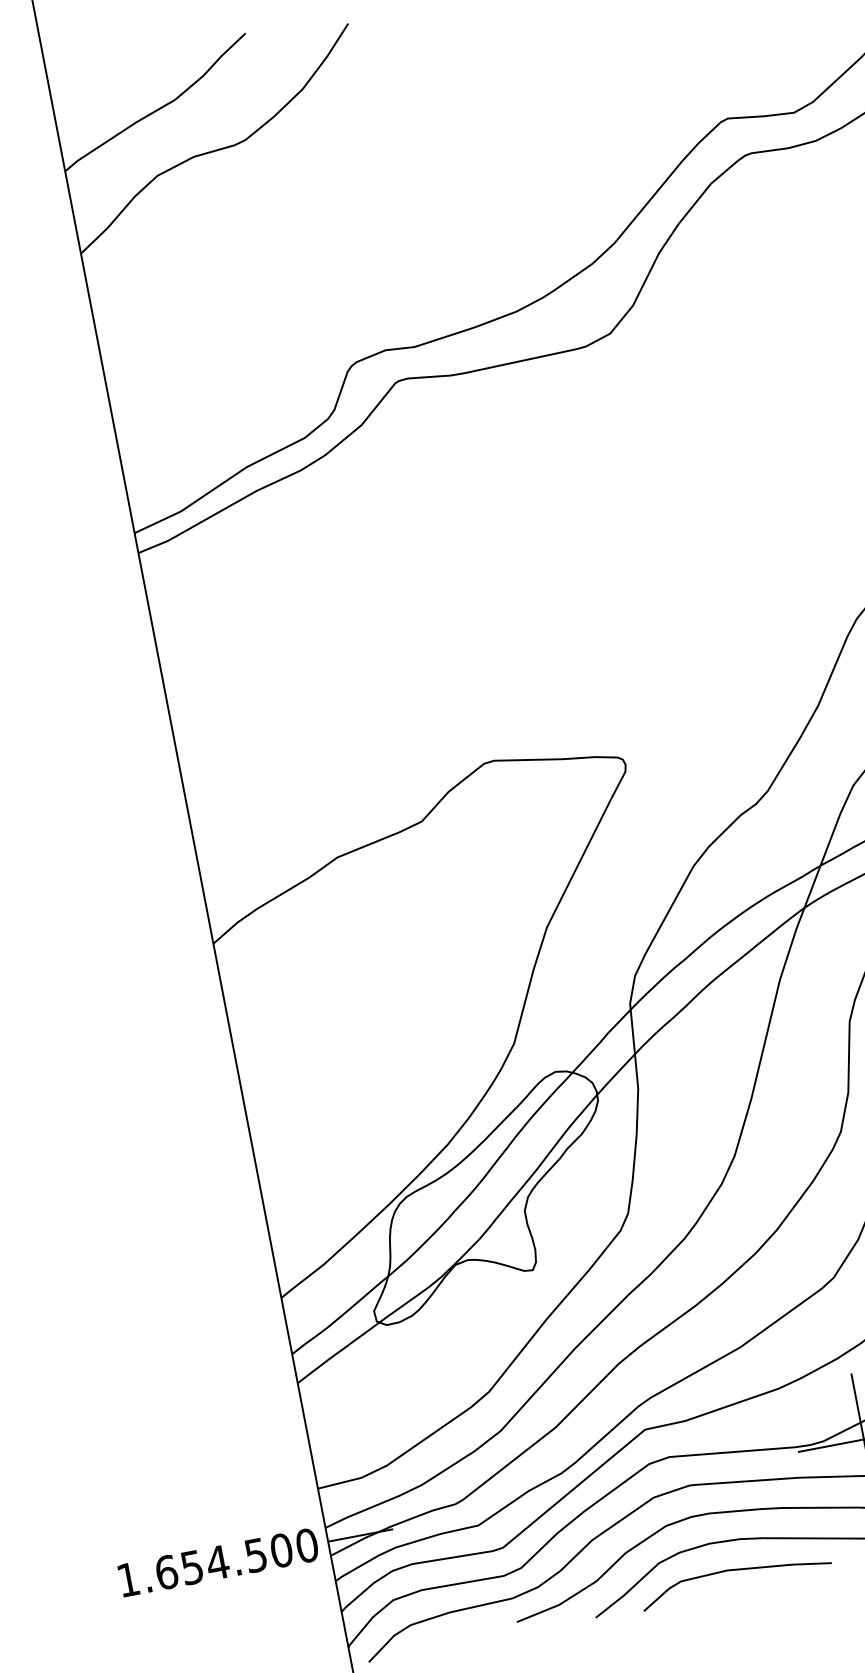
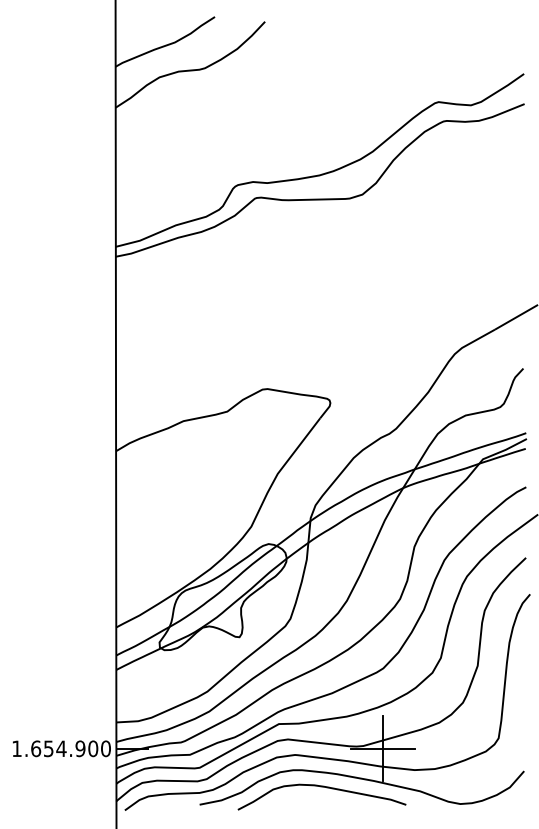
text: (255, 1554) -> (80, 748), 1.654.500 -> 1.654.900
curve: (733, 1571) -> (308, 800), removed

